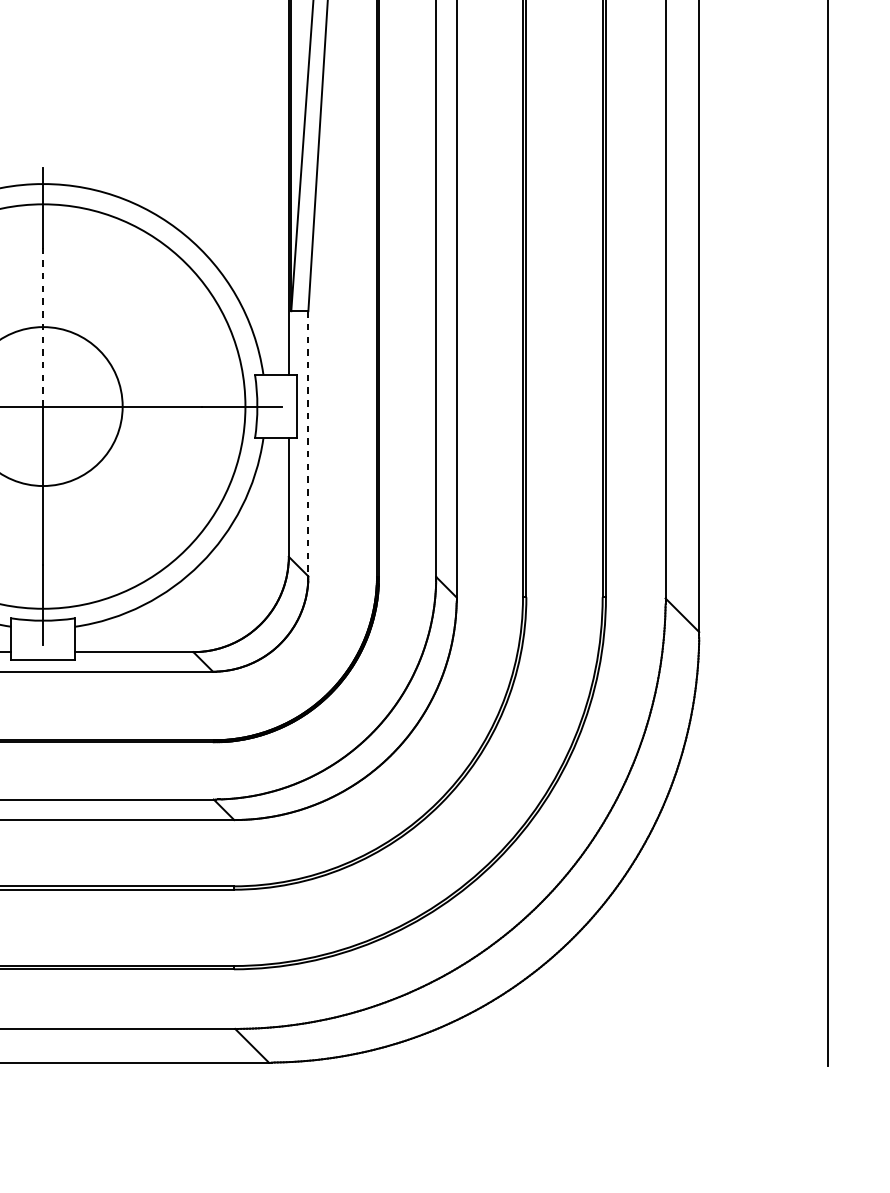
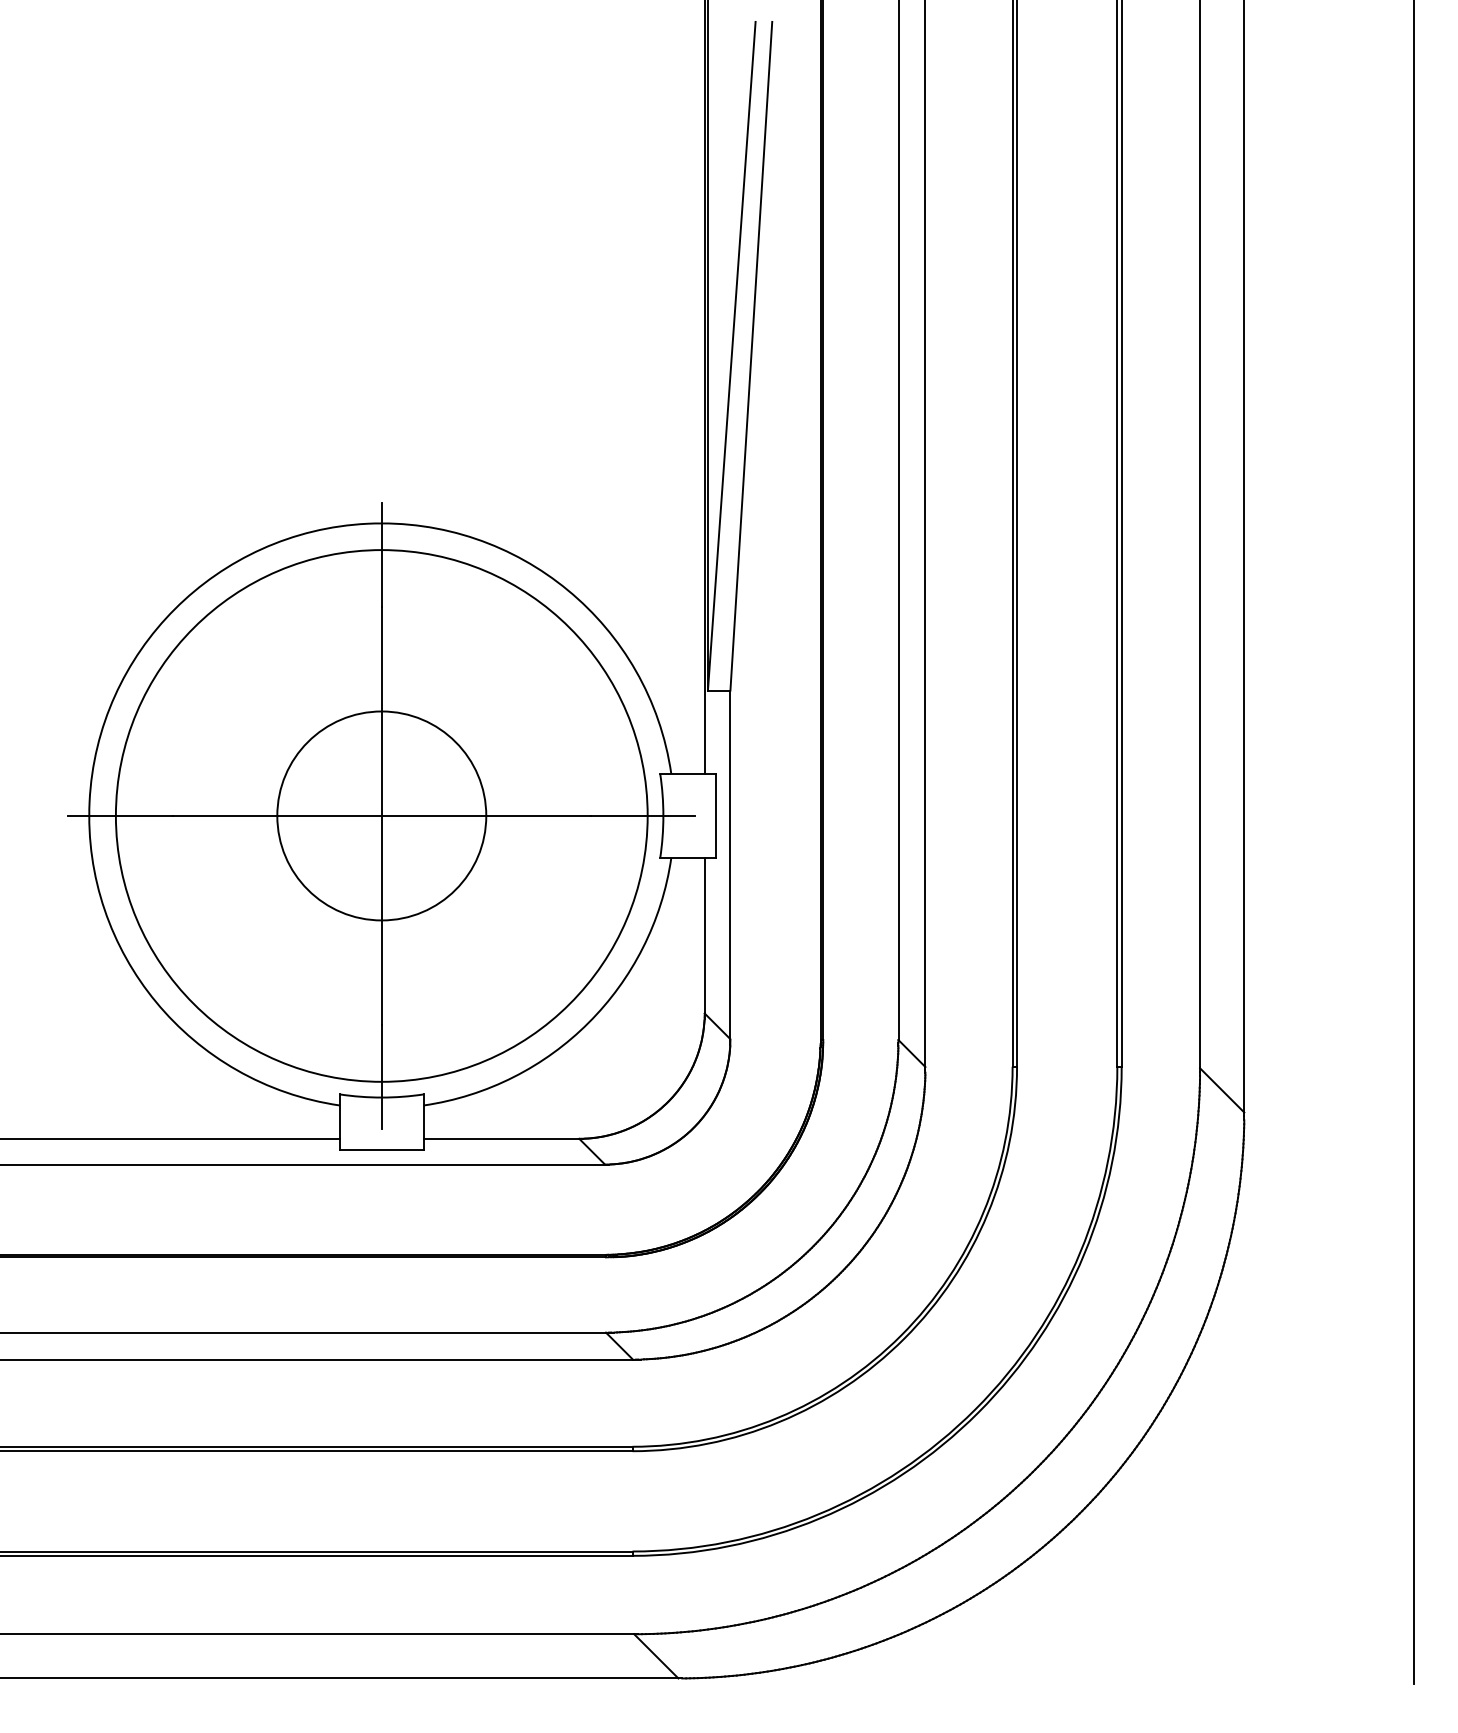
line: (42, 326) -> (381, 710), dashed -> solid
line: (308, 444) -> (730, 865), dashed -> solid

